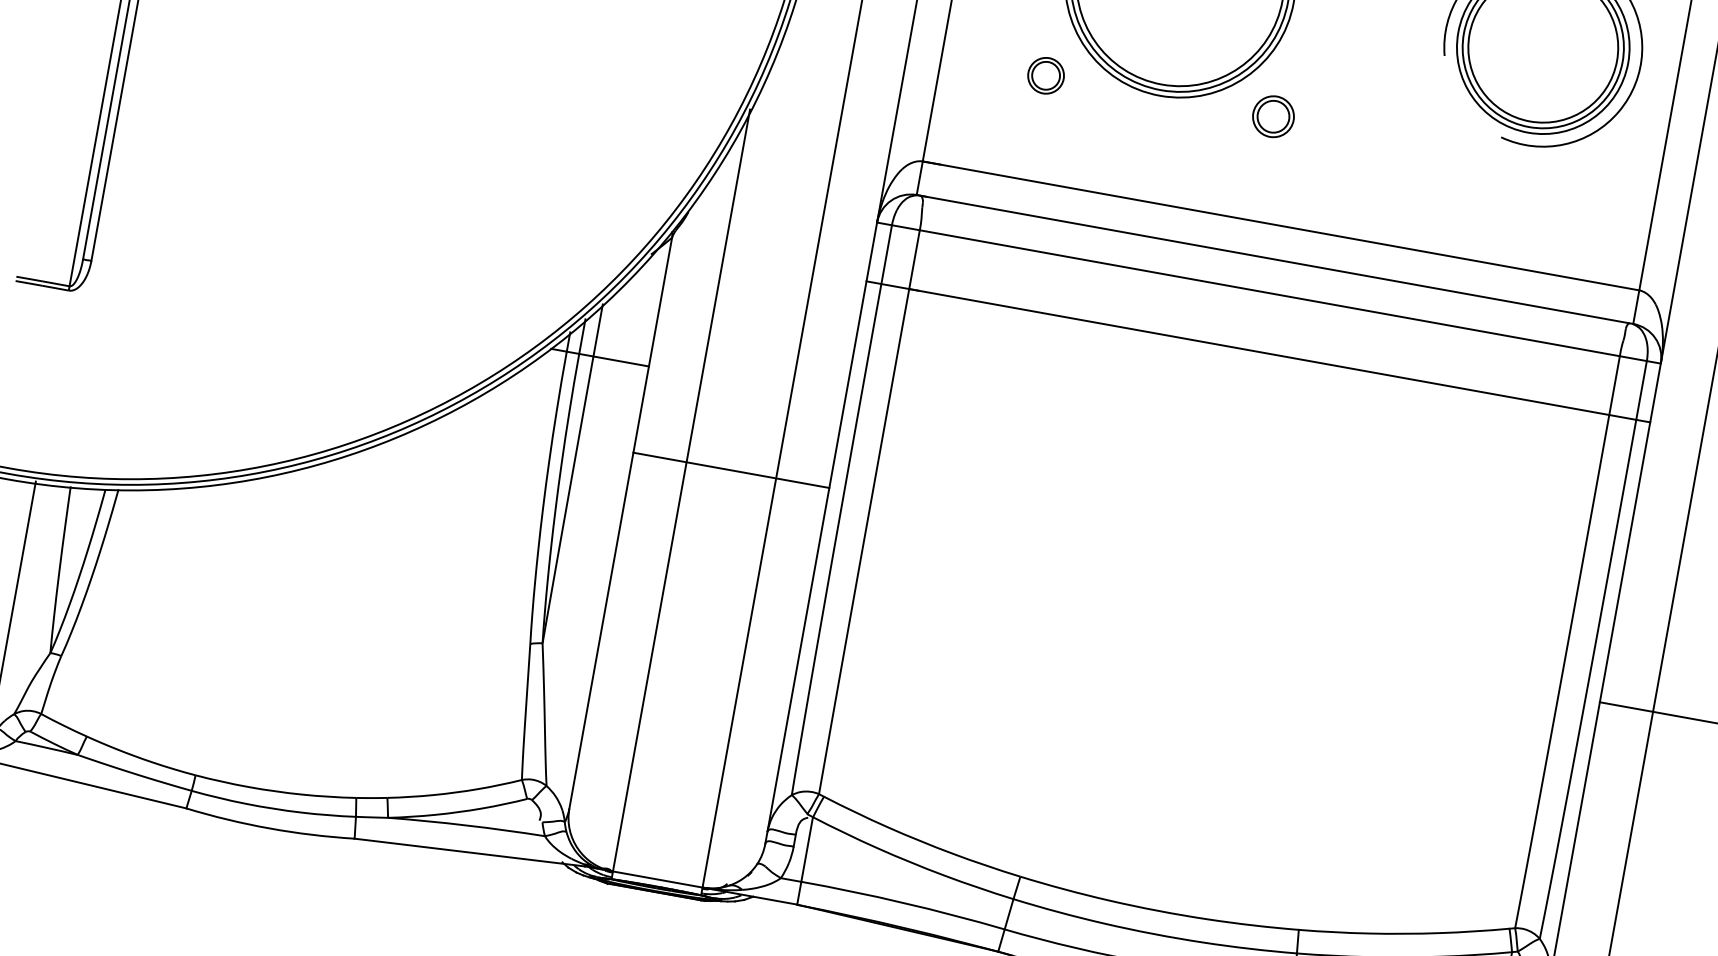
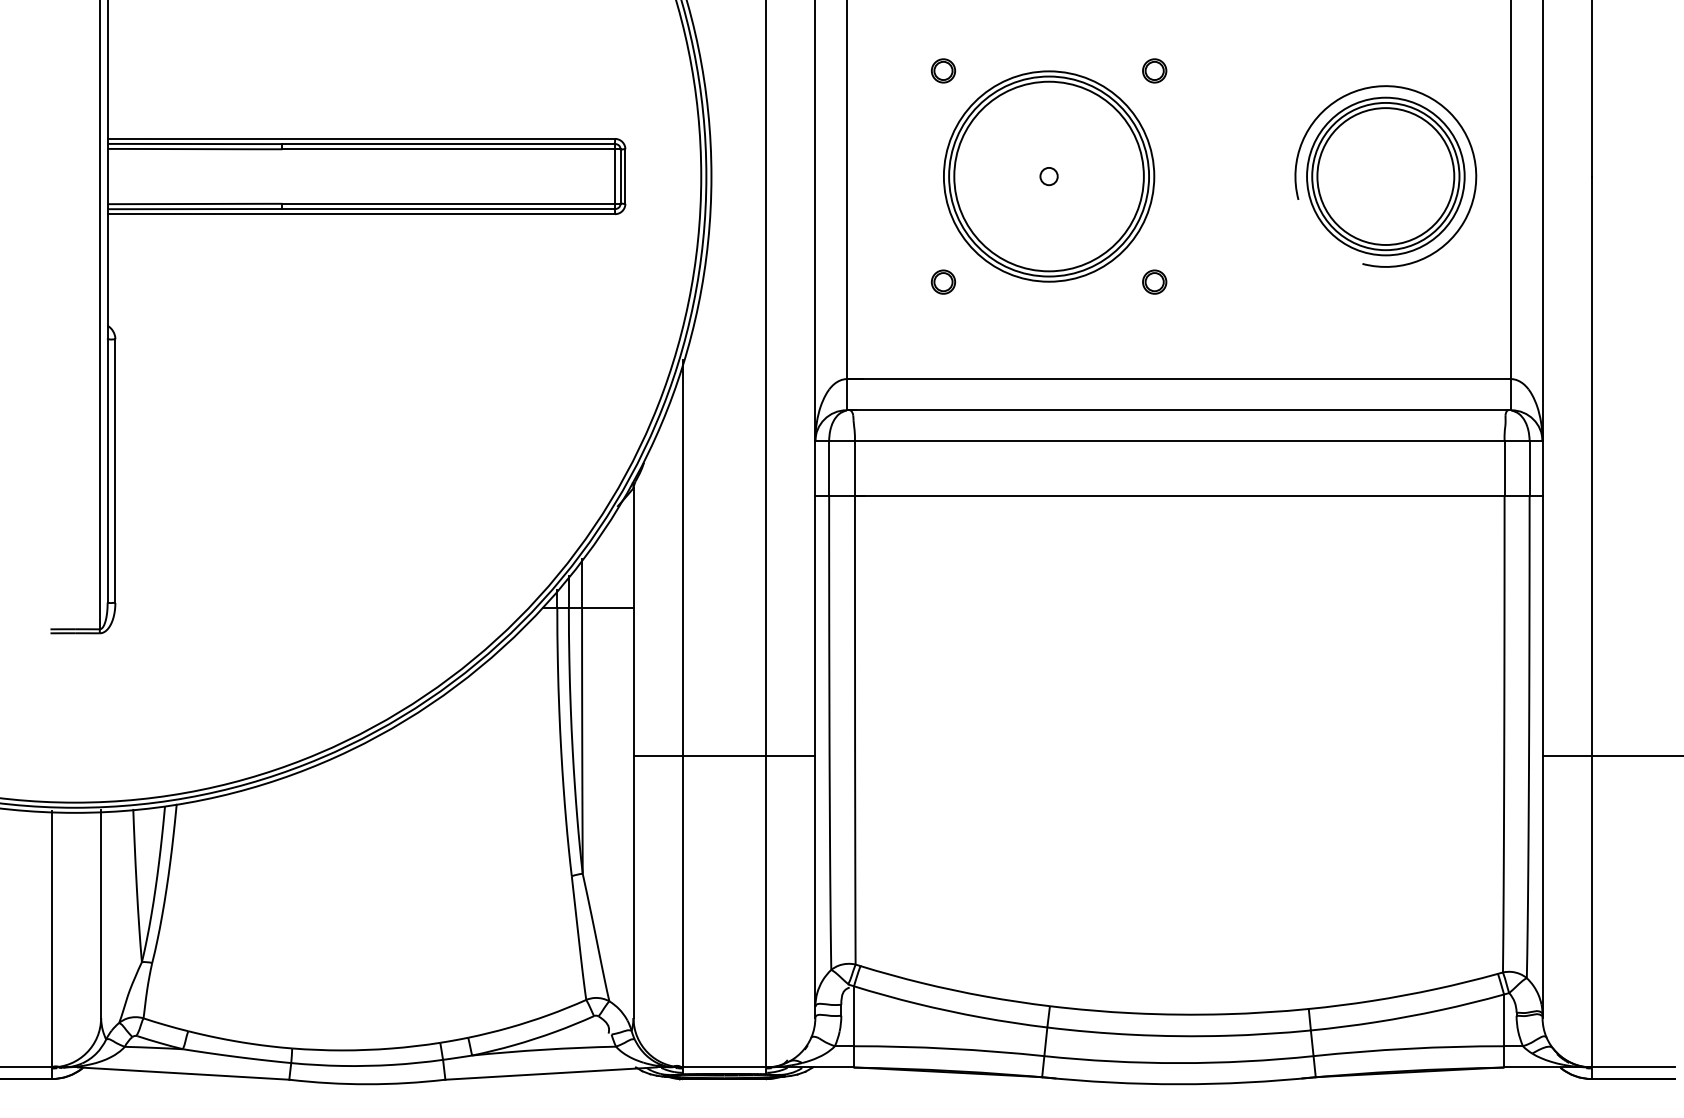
part: (1046, 75) -> (943, 281), size x0.71
part: (1273, 115) -> (1154, 281), size x0.62
line: (731, 470) -> (724, 755), moved

